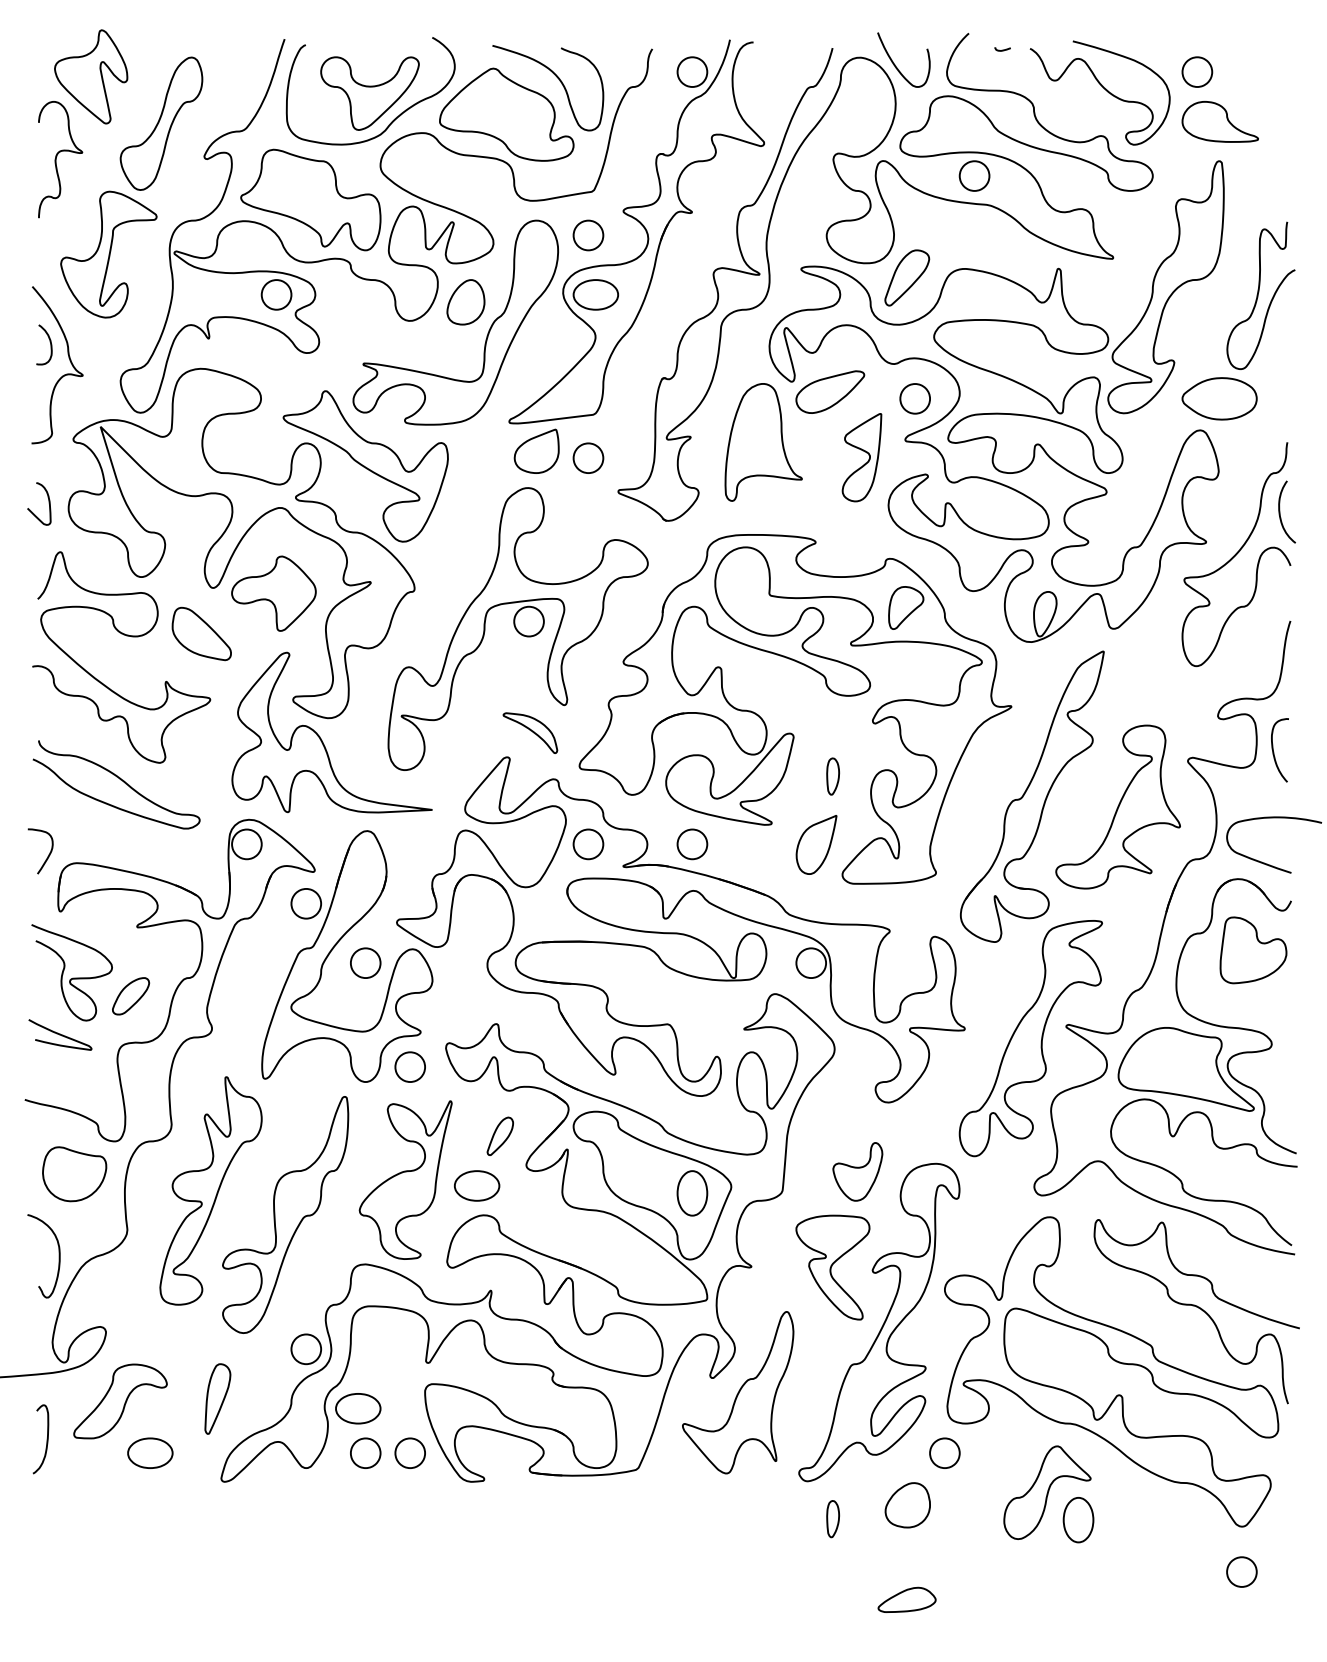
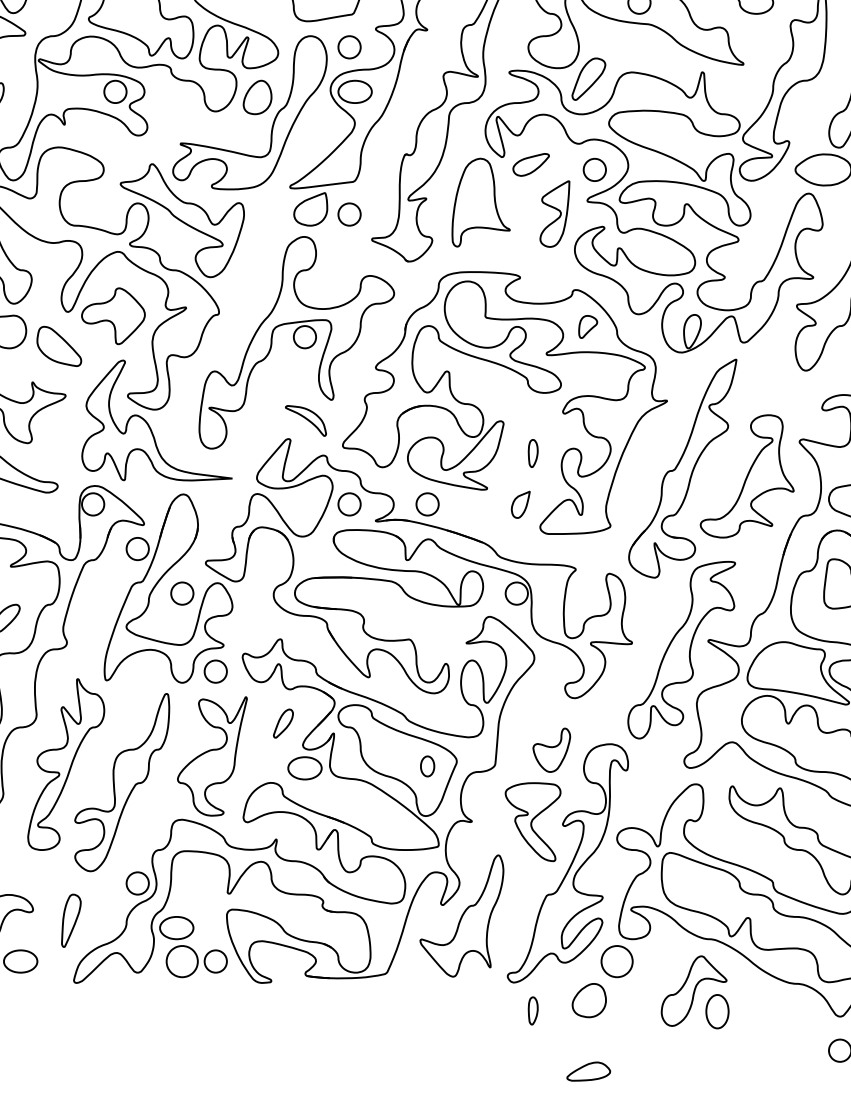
part: (830, 391) -> (531, 164), size x0.7
part: (906, 607) -> (588, 326), size x0.7
part: (816, 844) -> (520, 504), size x0.6
part: (477, 1185) -> (305, 768), moved
part: (692, 1193) -> (427, 766), size x0.6
part: (365, 1452) -> (182, 960), size x1.4
part: (944, 1452) -> (616, 960), size x1.4

